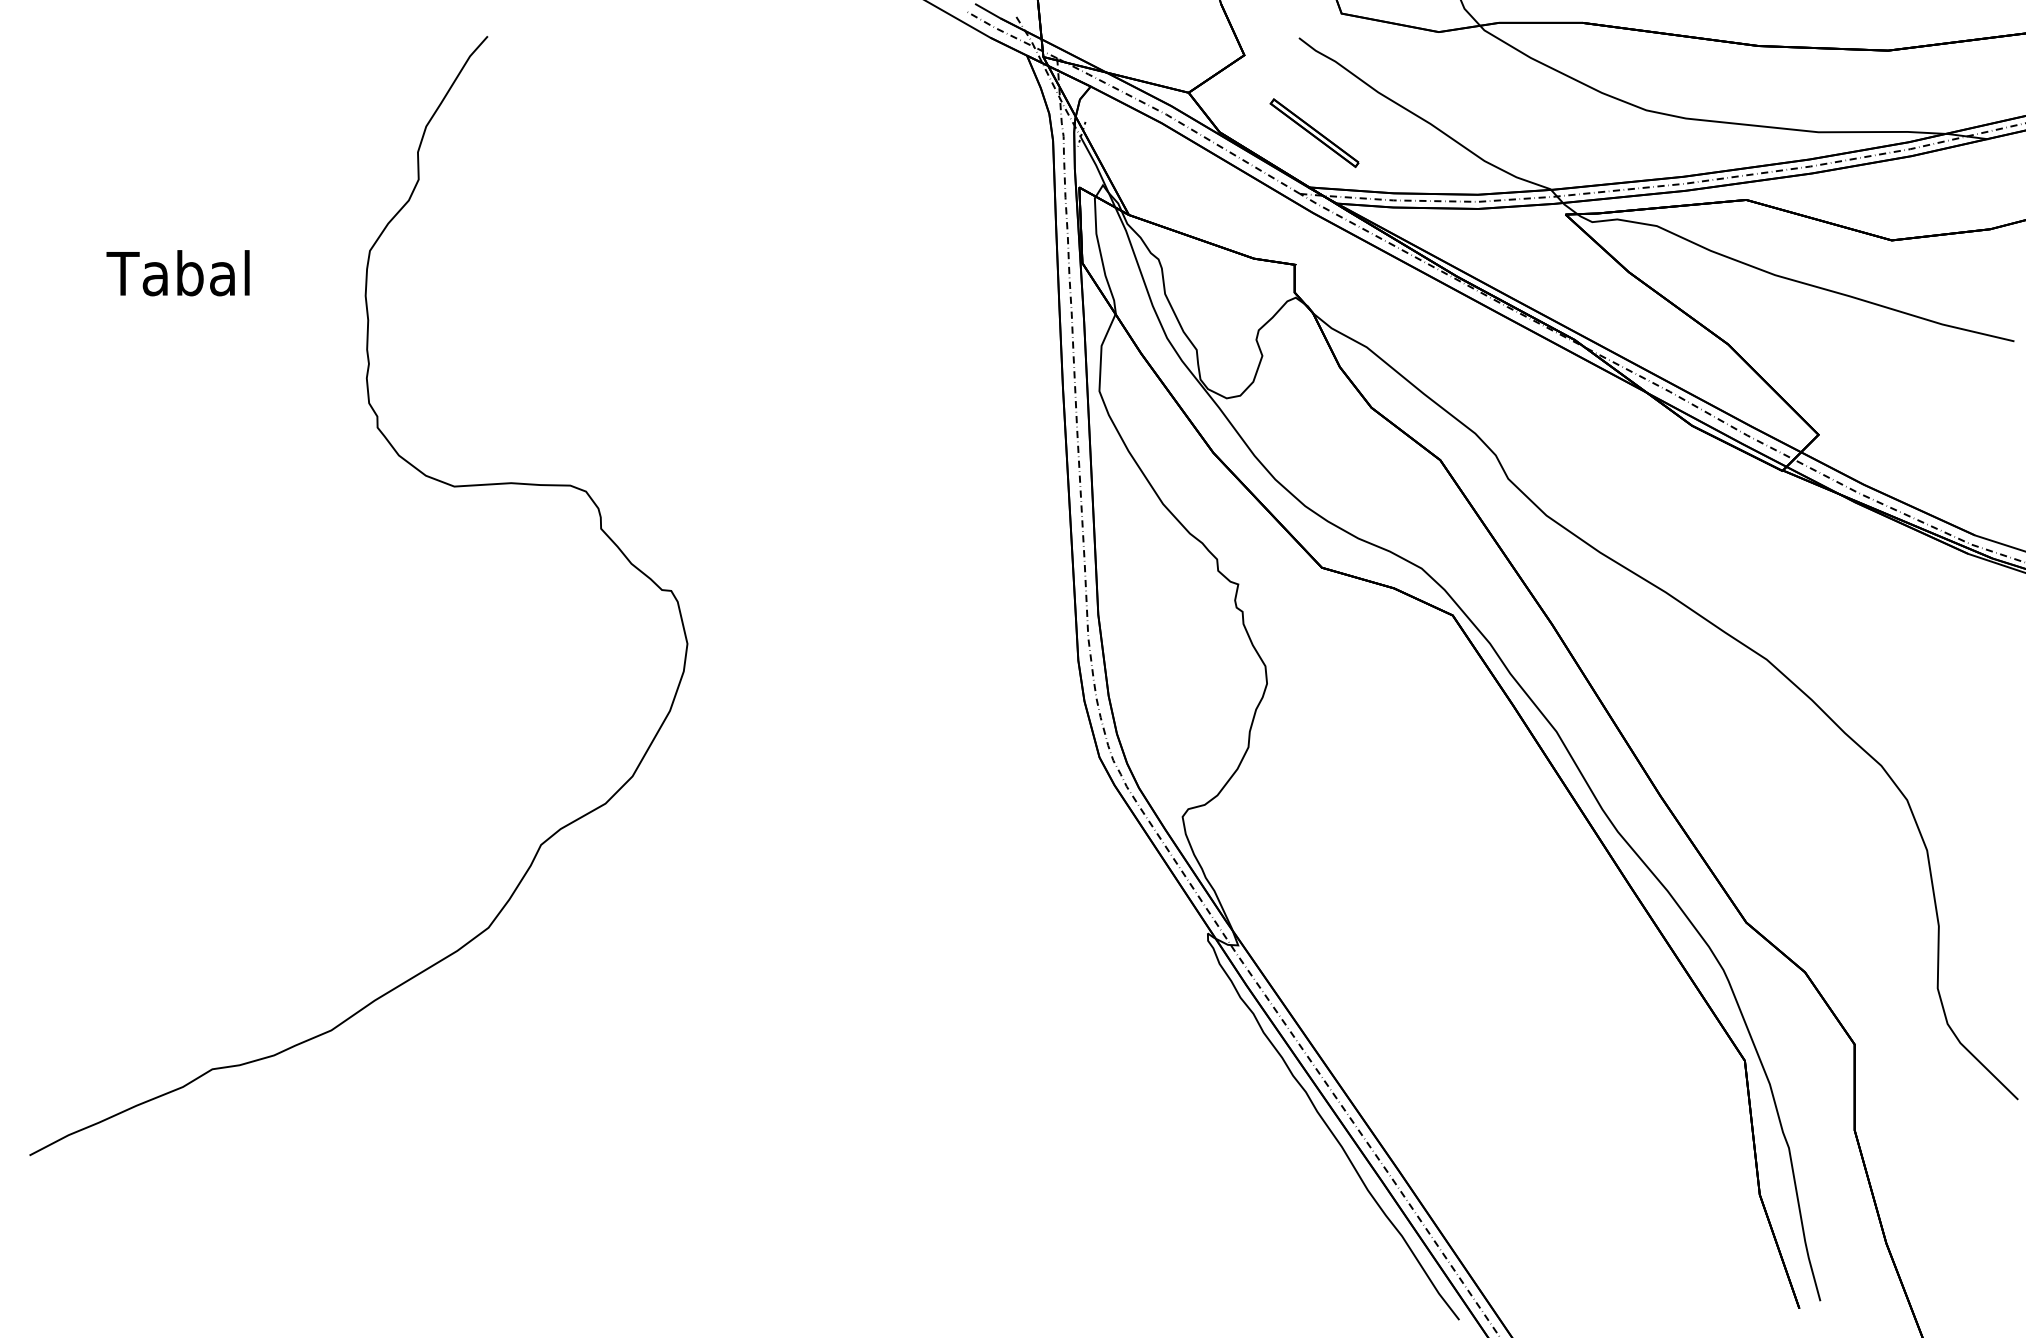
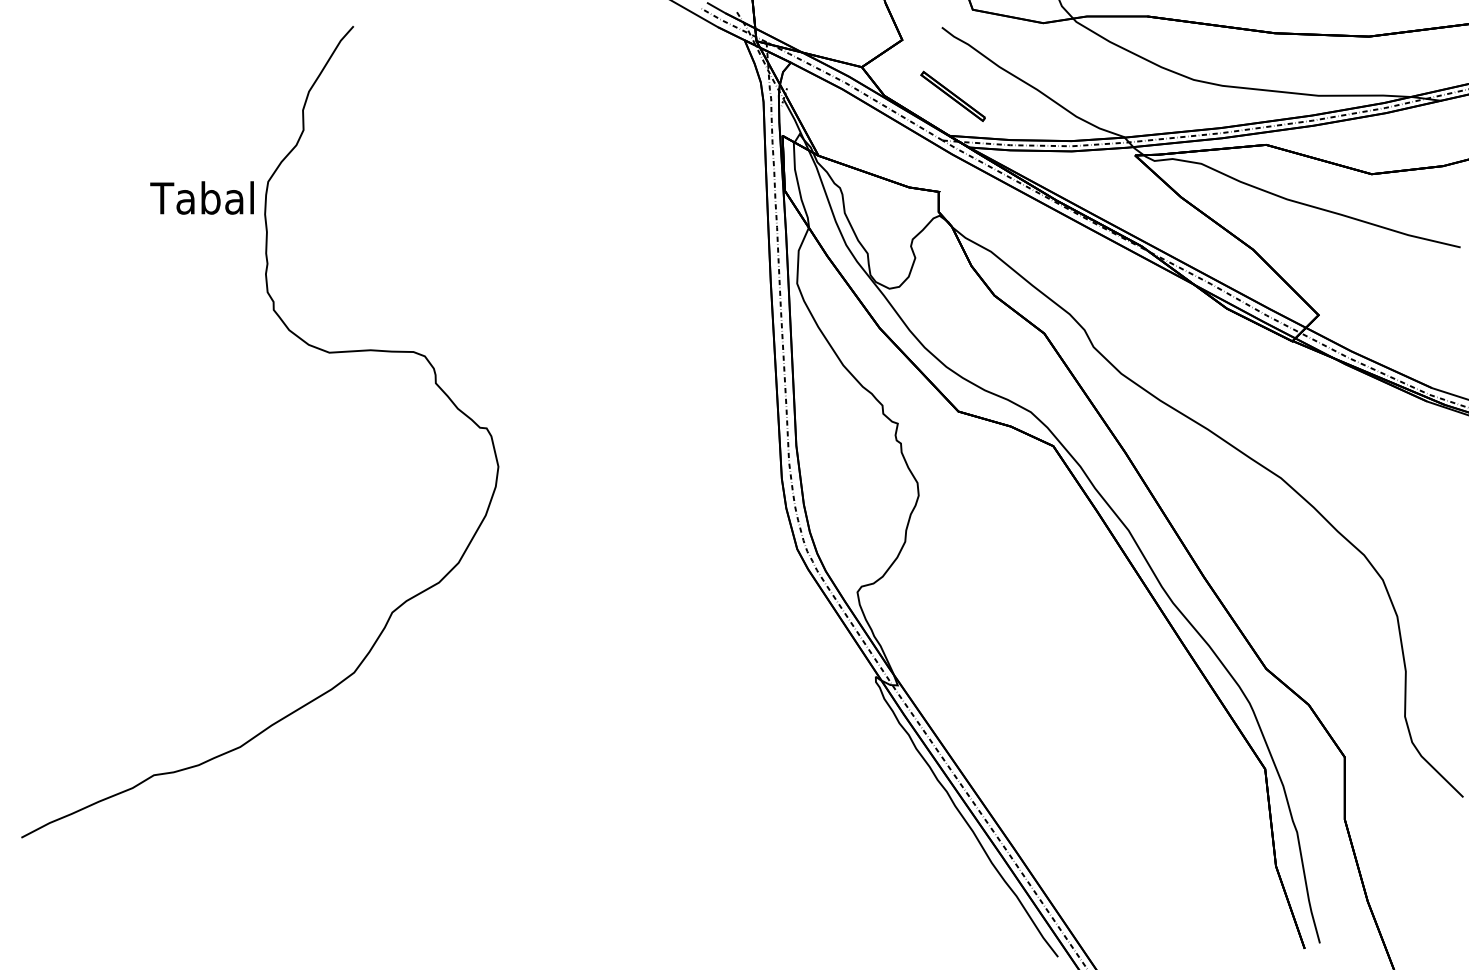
text: (177, 272) -> (201, 197), moved

